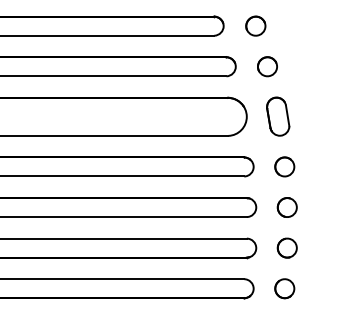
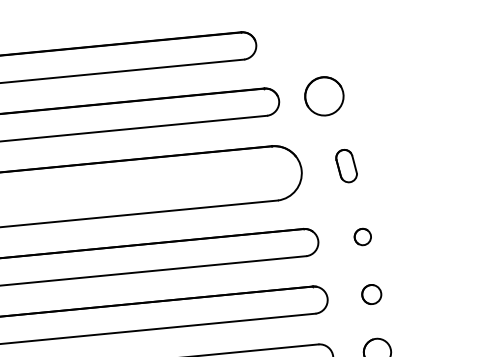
part: (255, 25) -> (301, 39), removed
part: (267, 66) -> (324, 96), size x1.4
part: (278, 116) -> (346, 165), size x0.6
part: (284, 166) -> (362, 236), size x0.6
part: (286, 207) -> (370, 294), size x0.7

